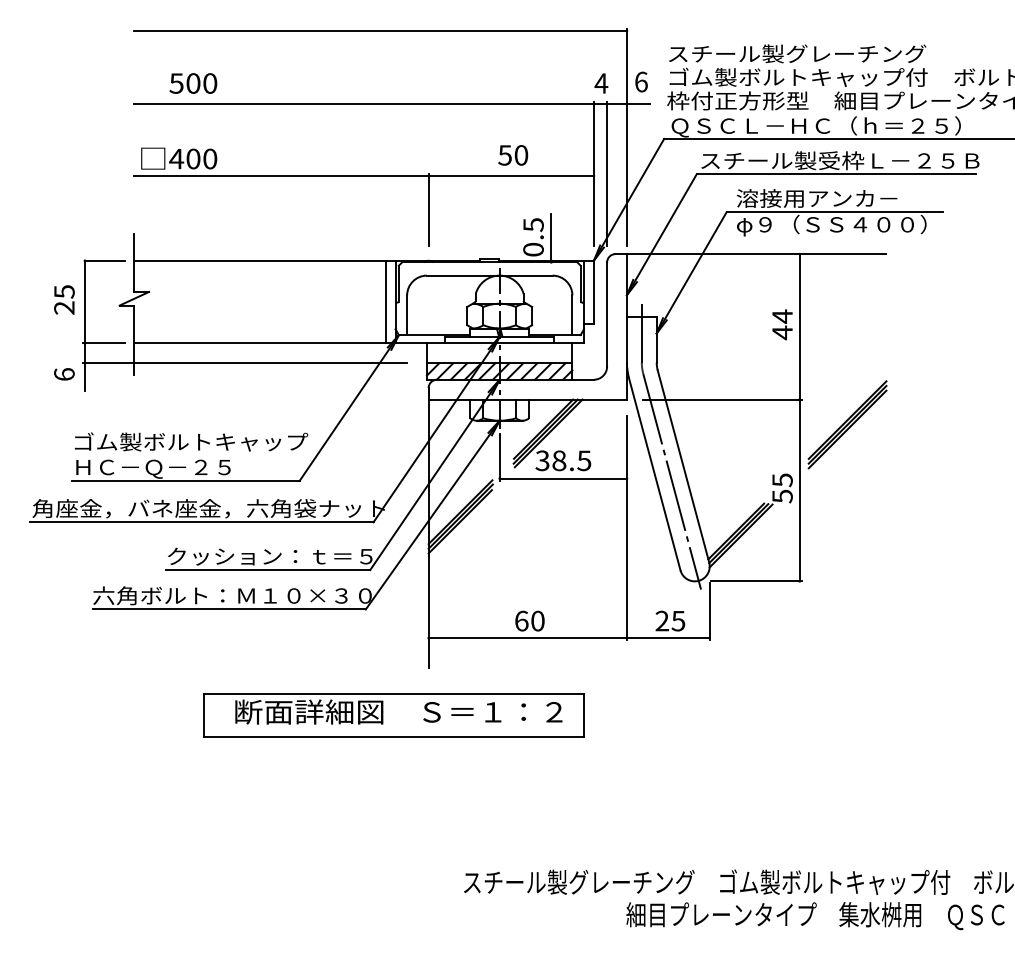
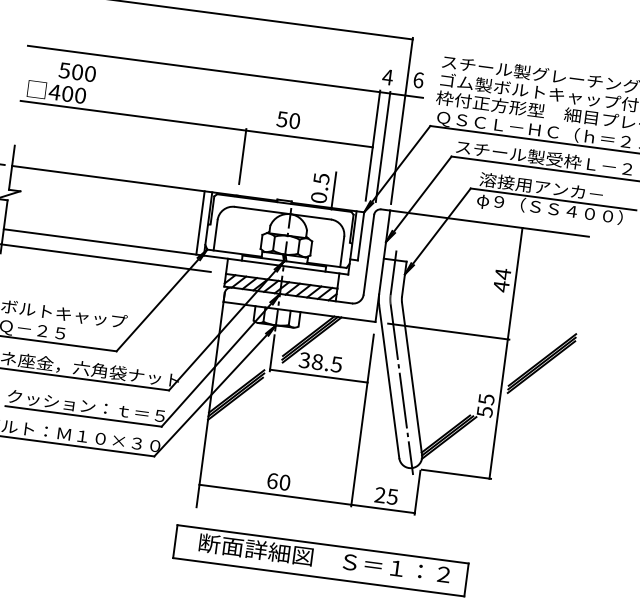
text: (193, 83) -> (77, 72), moved
text: (513, 155) -> (288, 120), moved
part: (393, 715) -> (320, 560), moved

